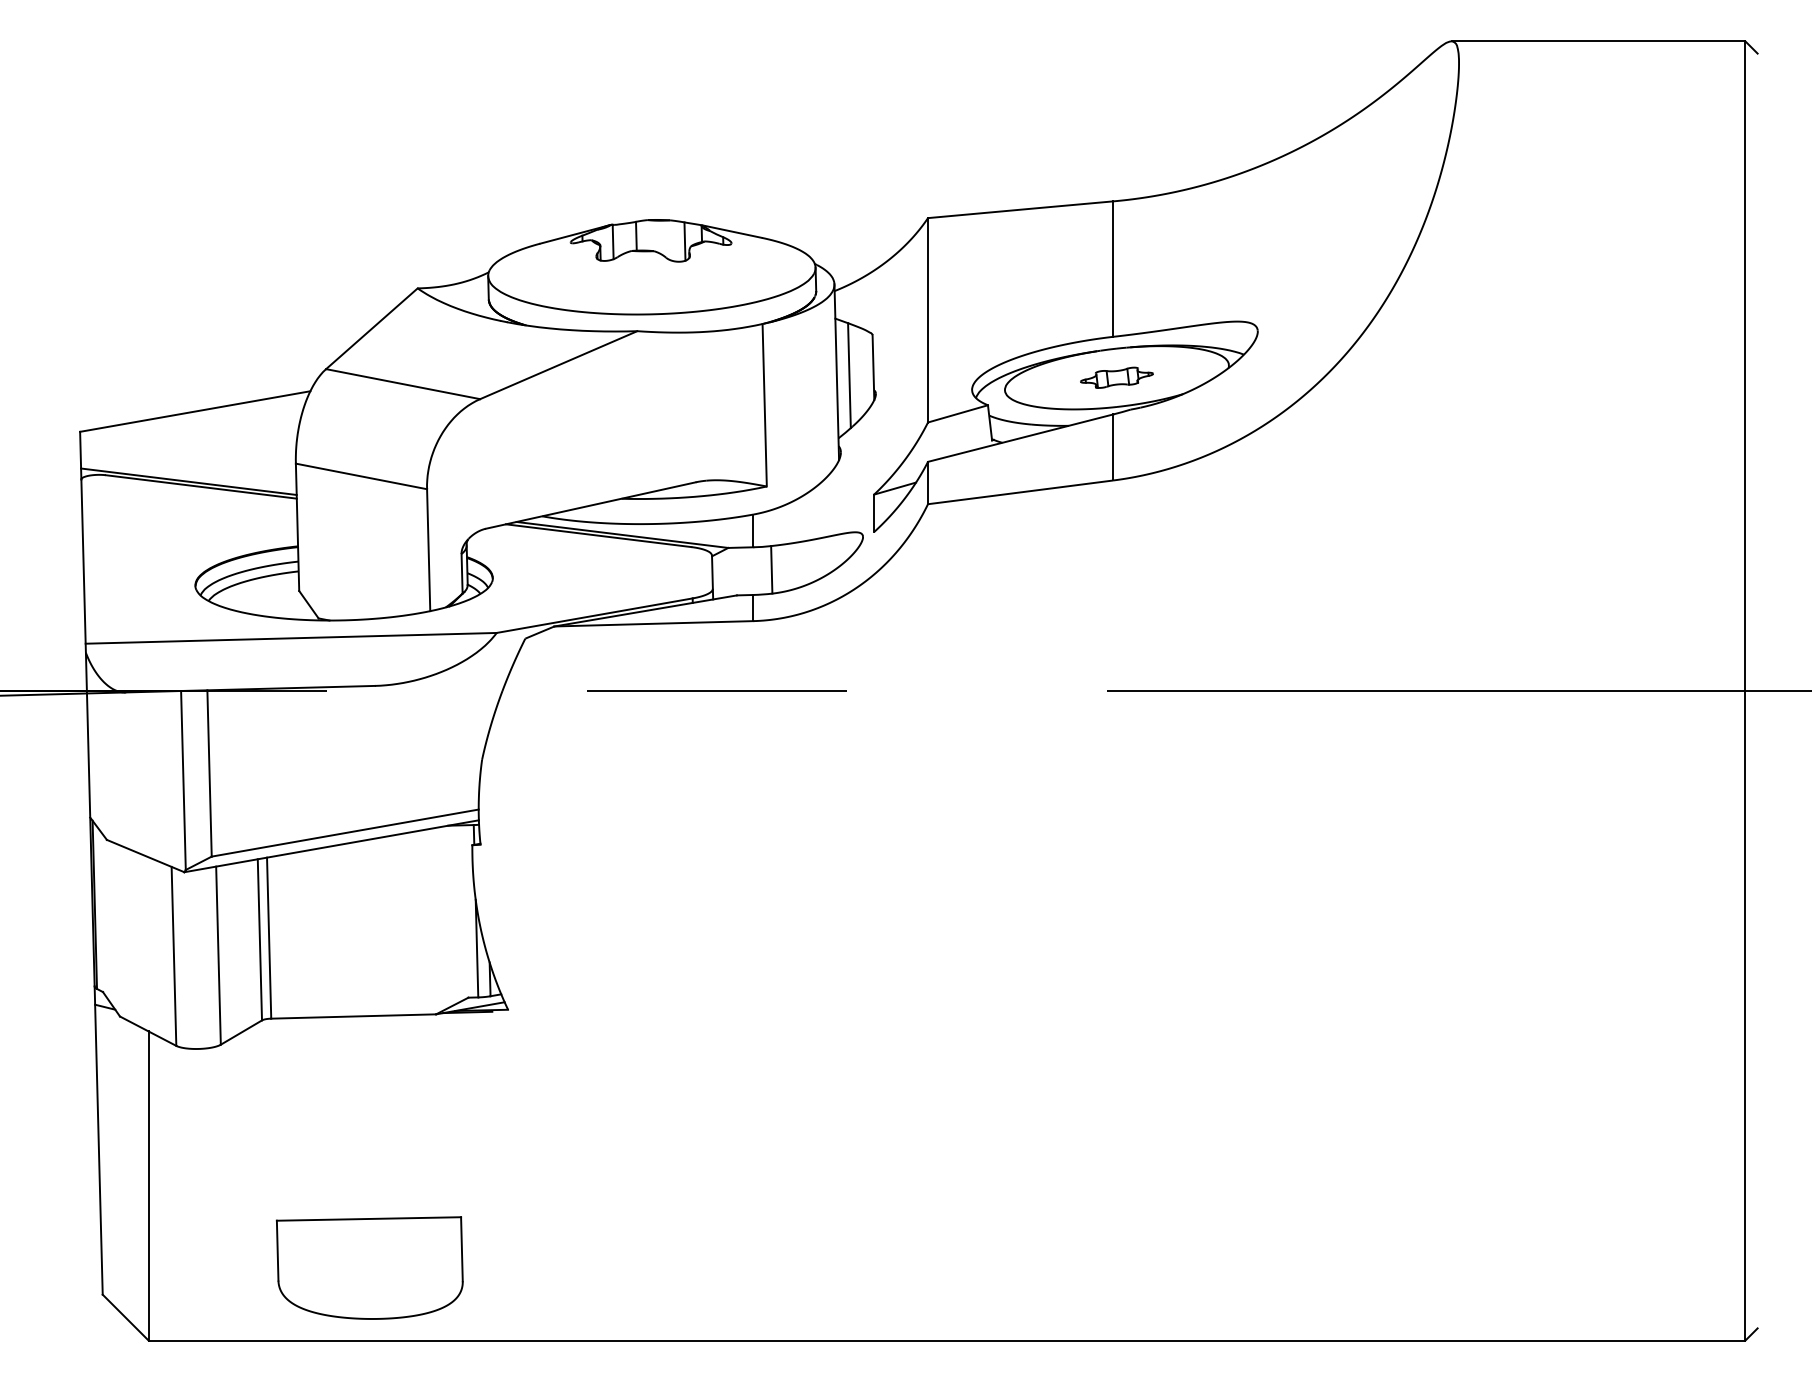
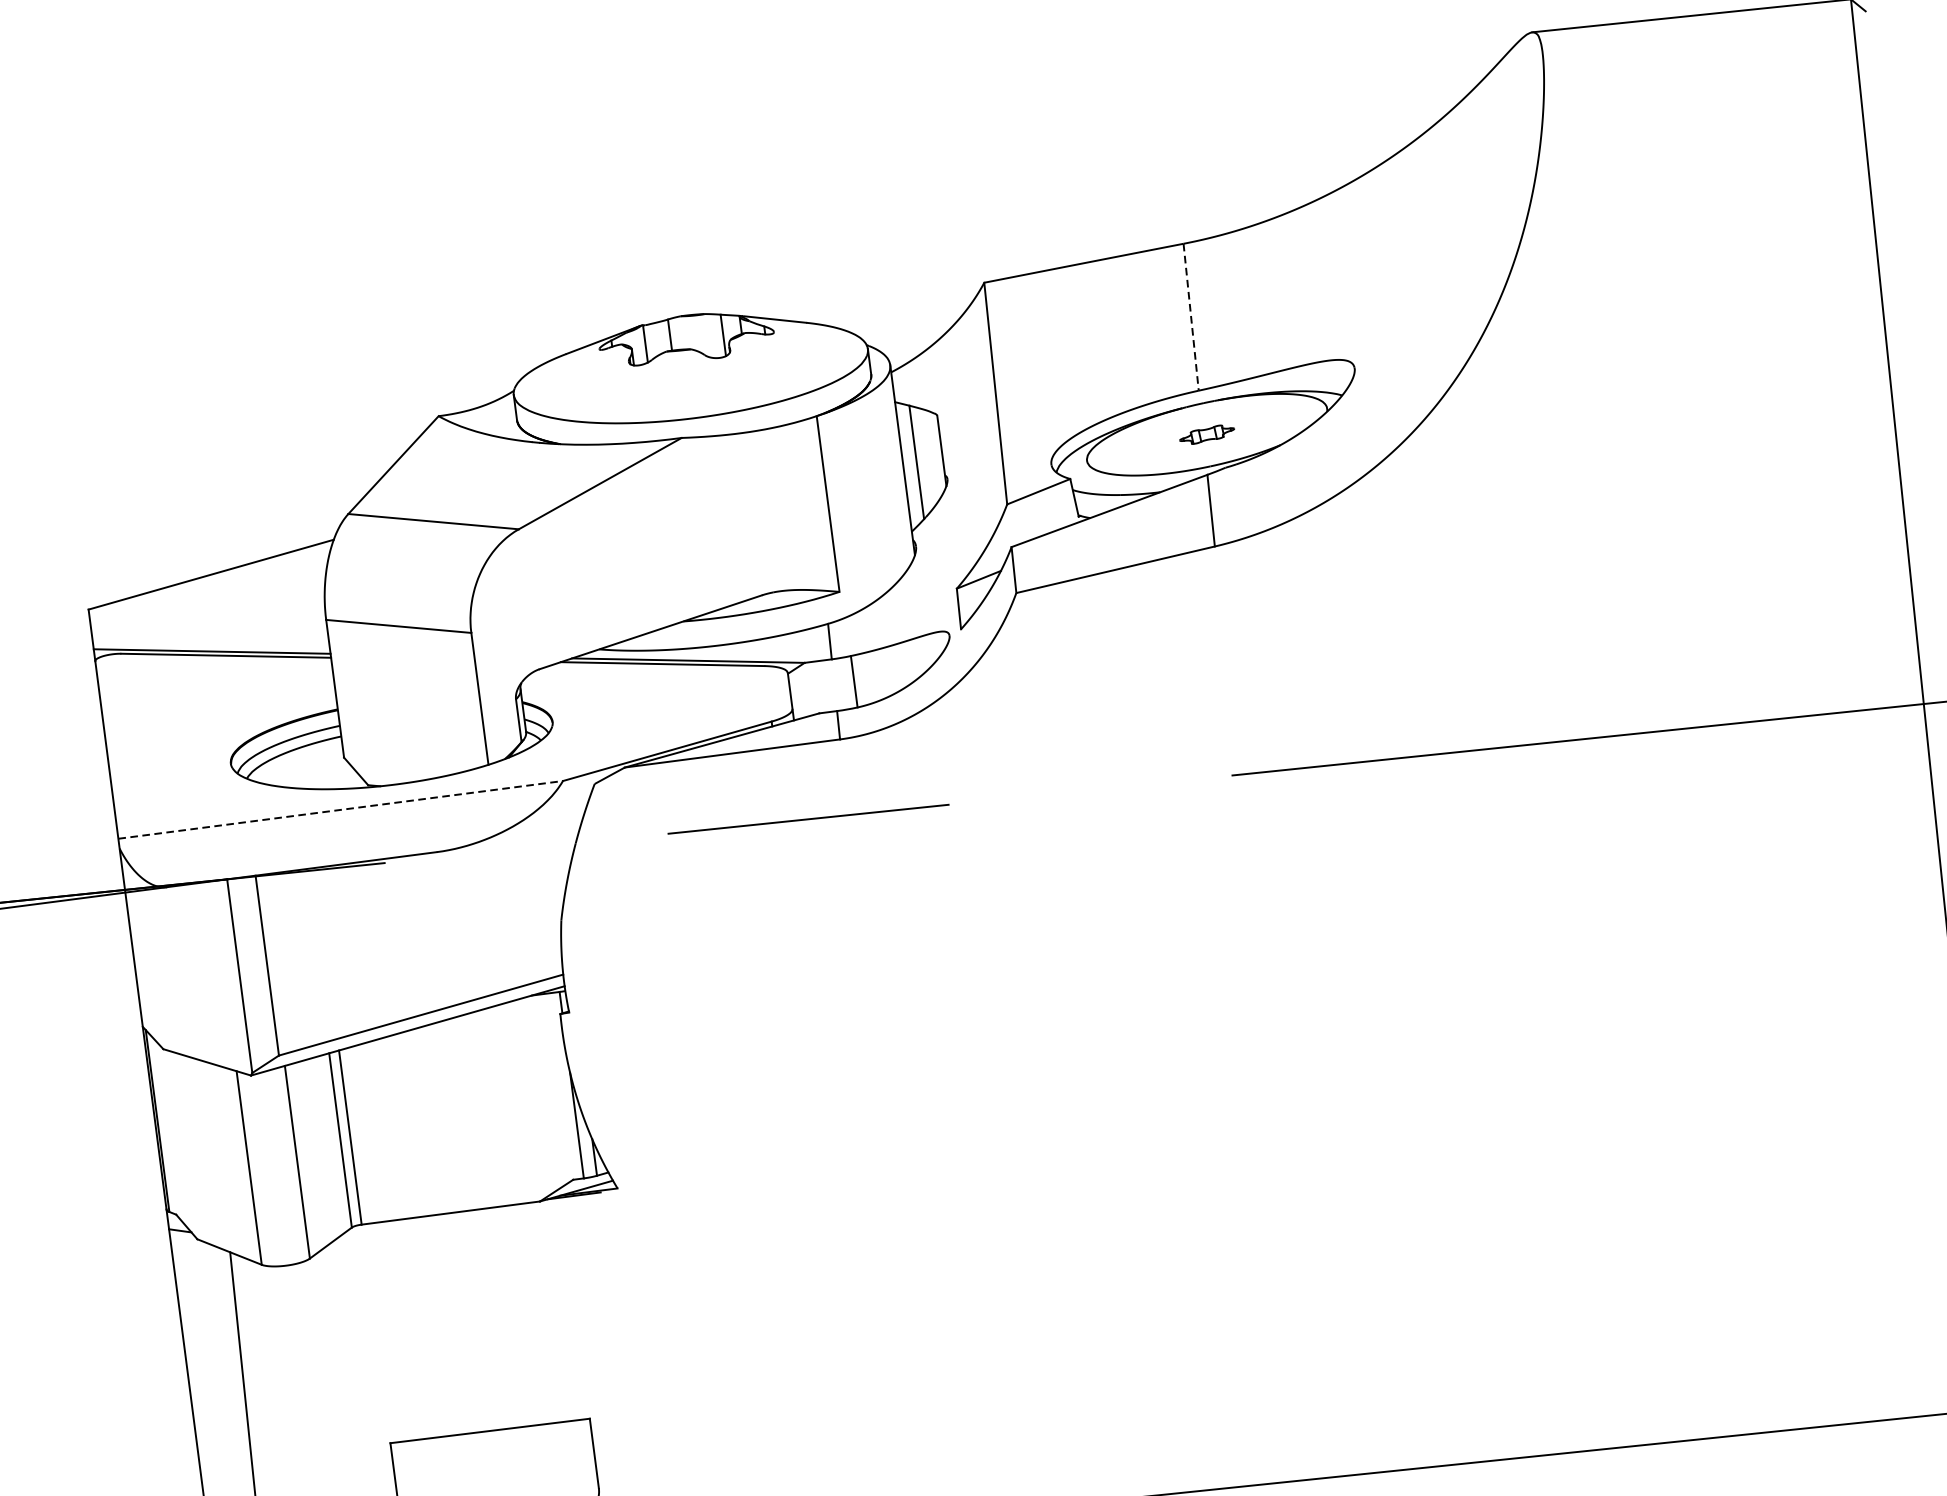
line: (1113, 269) -> (1191, 317), solid -> dashed
part: (1116, 377) -> (1206, 434), size x0.7
line: (291, 638) -> (341, 810), solid -> dashed

